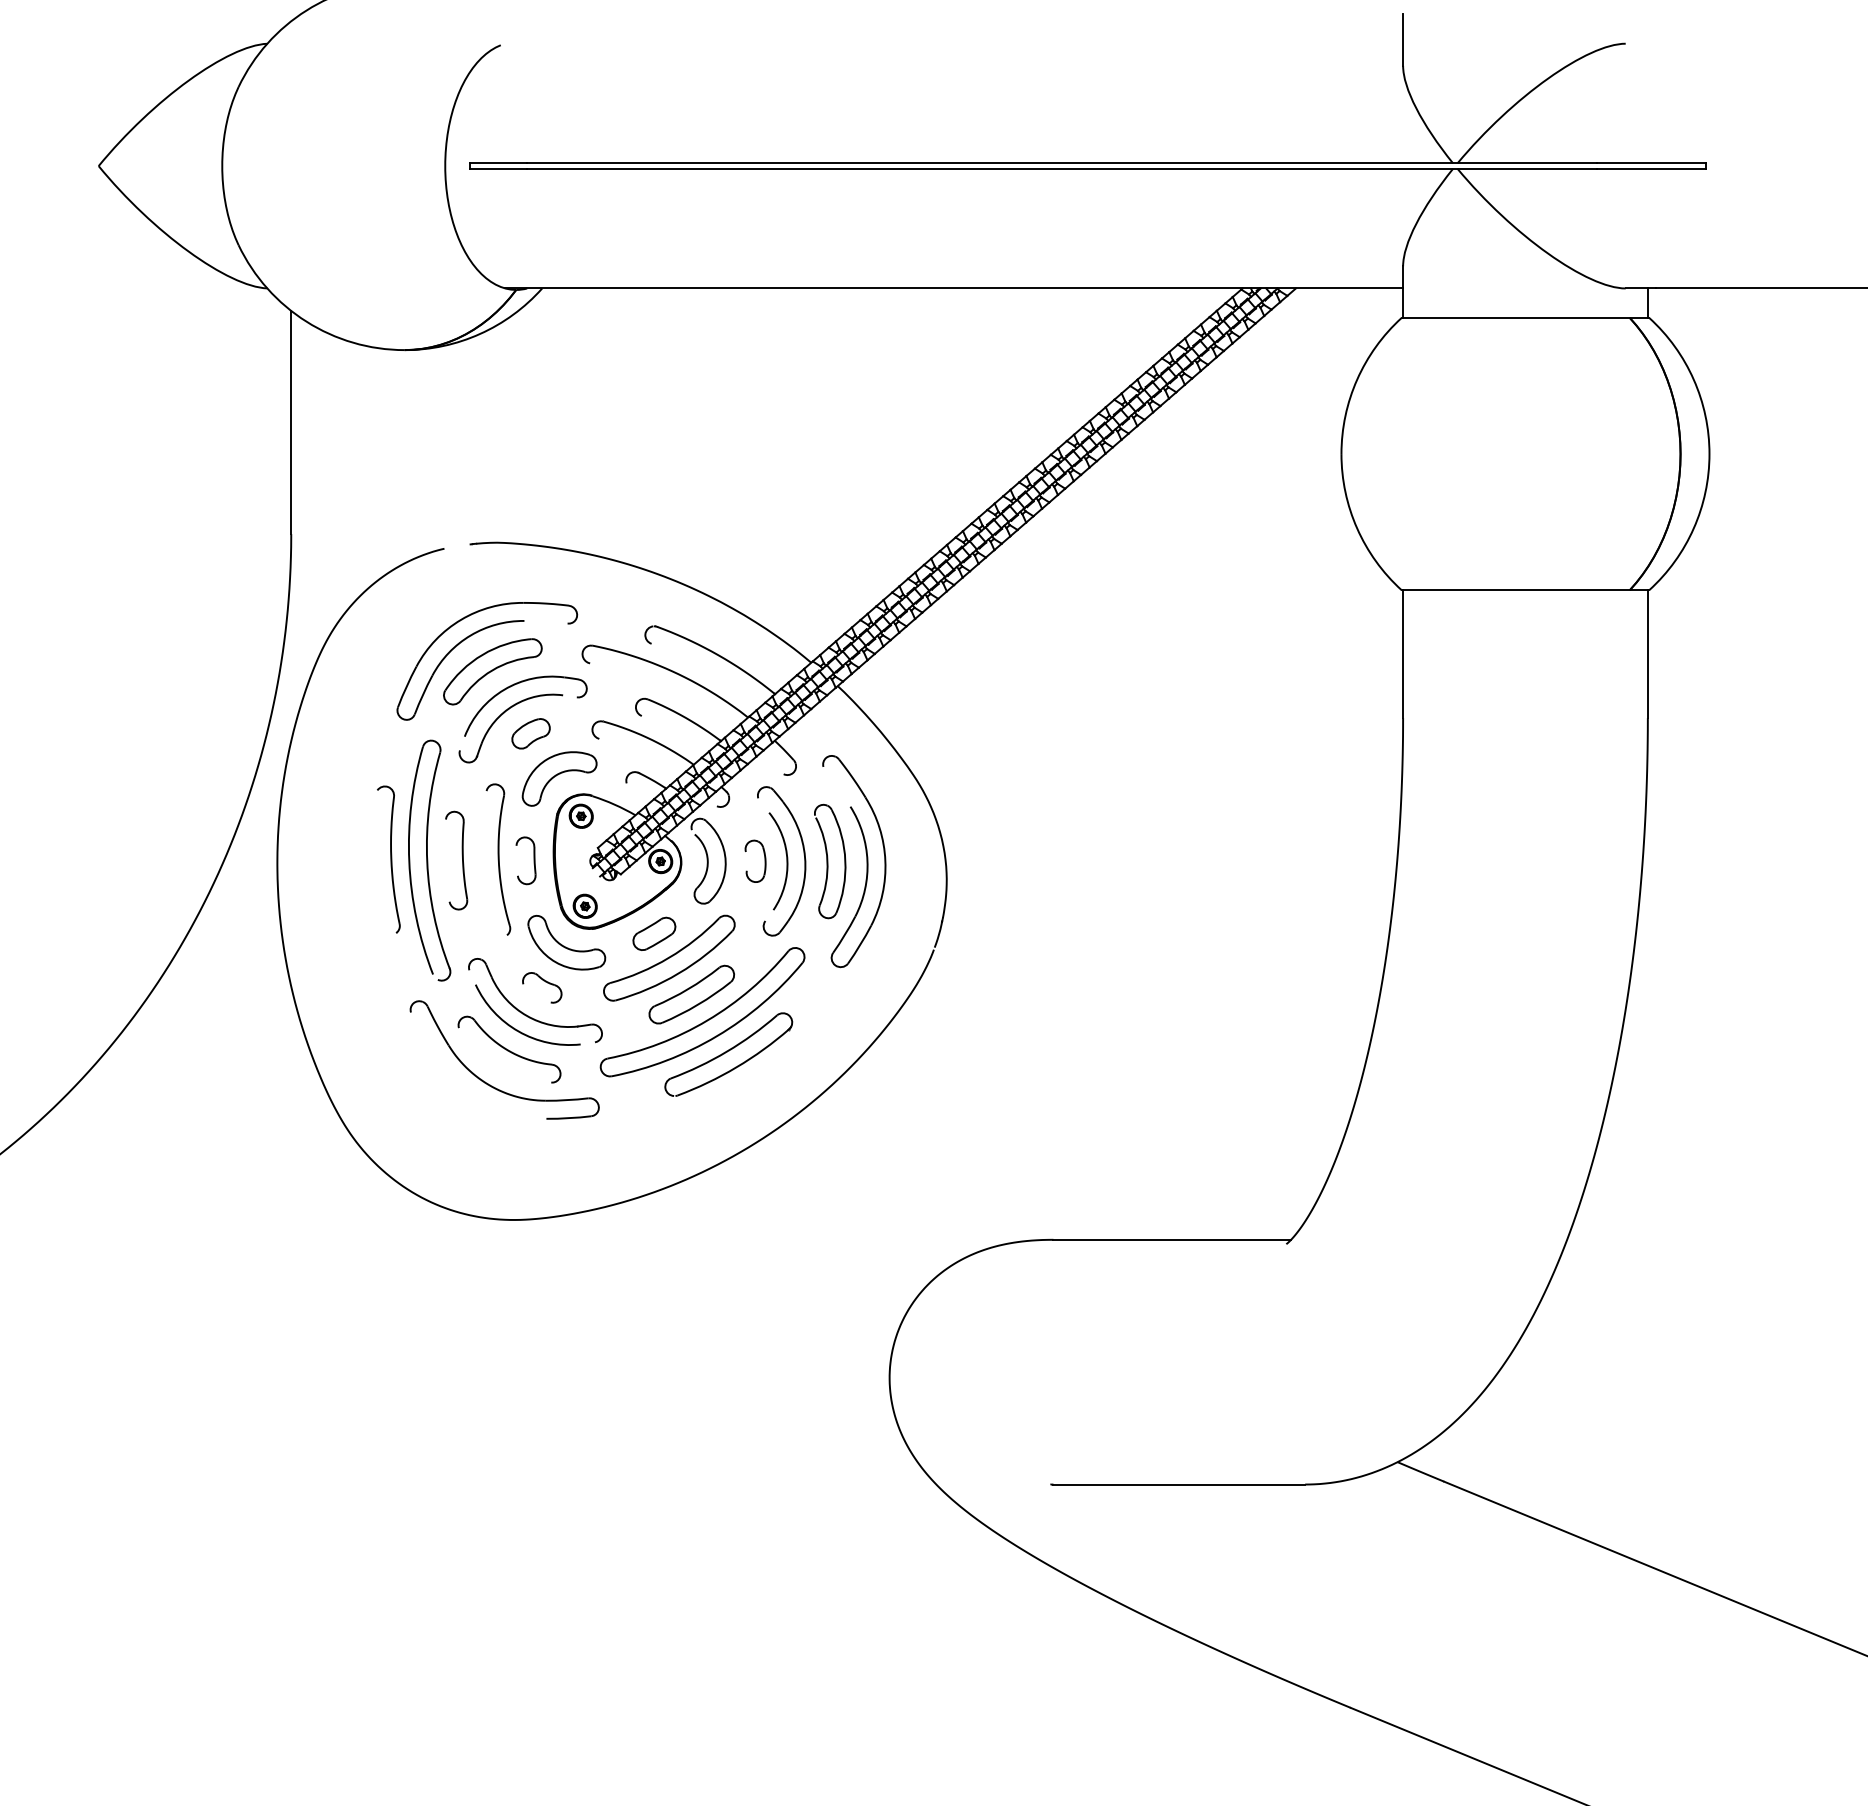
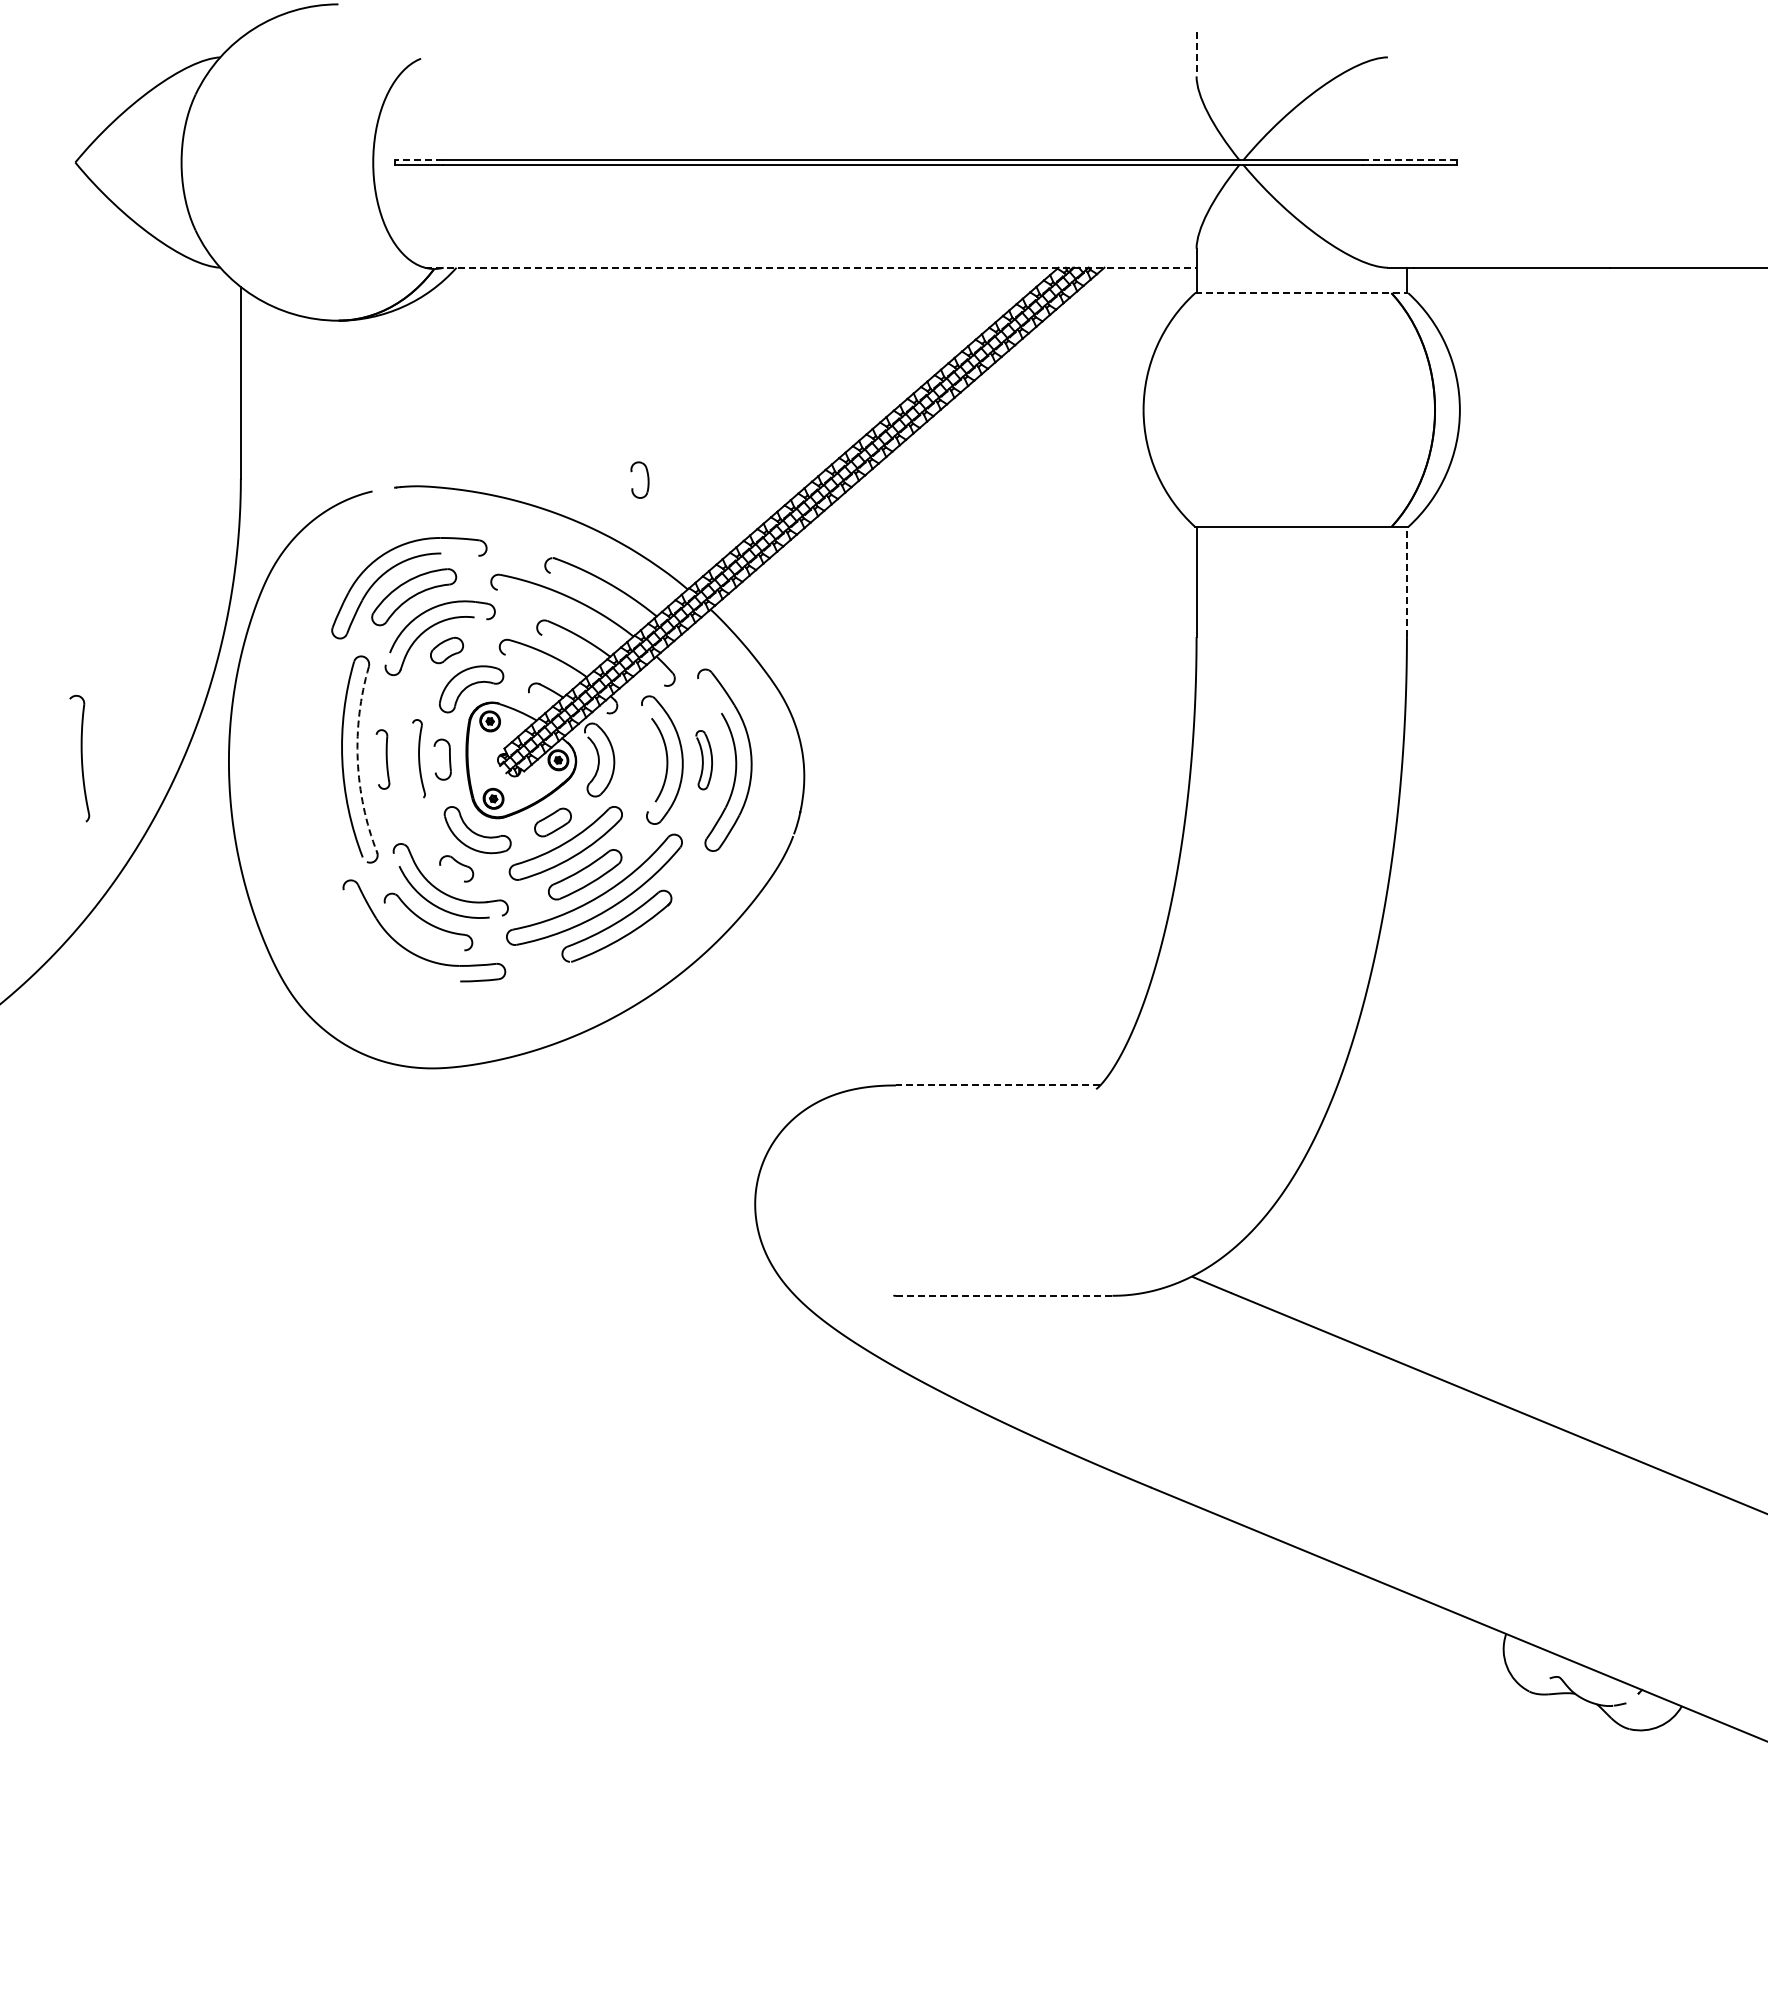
line: (1403, 40) -> (1196, 54), solid -> dashed
line: (497, 163) -> (418, 160), solid -> dashed
line: (1651, 163) -> (1410, 160), solid -> dashed
line: (953, 288) -> (810, 267), solid -> dashed
line: (1526, 318) -> (1302, 293), solid -> dashed
line: (1647, 654) -> (1406, 582), solid -> dashed
part: (388, 859) -> (79, 758), moved
part: (497, 859) -> (418, 758), size x0.6
part: (456, 860) -> (382, 759), size x0.7
part: (764, 860) -> (647, 479), moved
part: (830, 860) -> (704, 759), size x0.6
arc: (426, 861) -> (357, 760), solid -> dashed
line: (1171, 1239) -> (997, 1085), solid -> dashed
line: (1179, 1484) -> (1004, 1295), solid -> dashed

